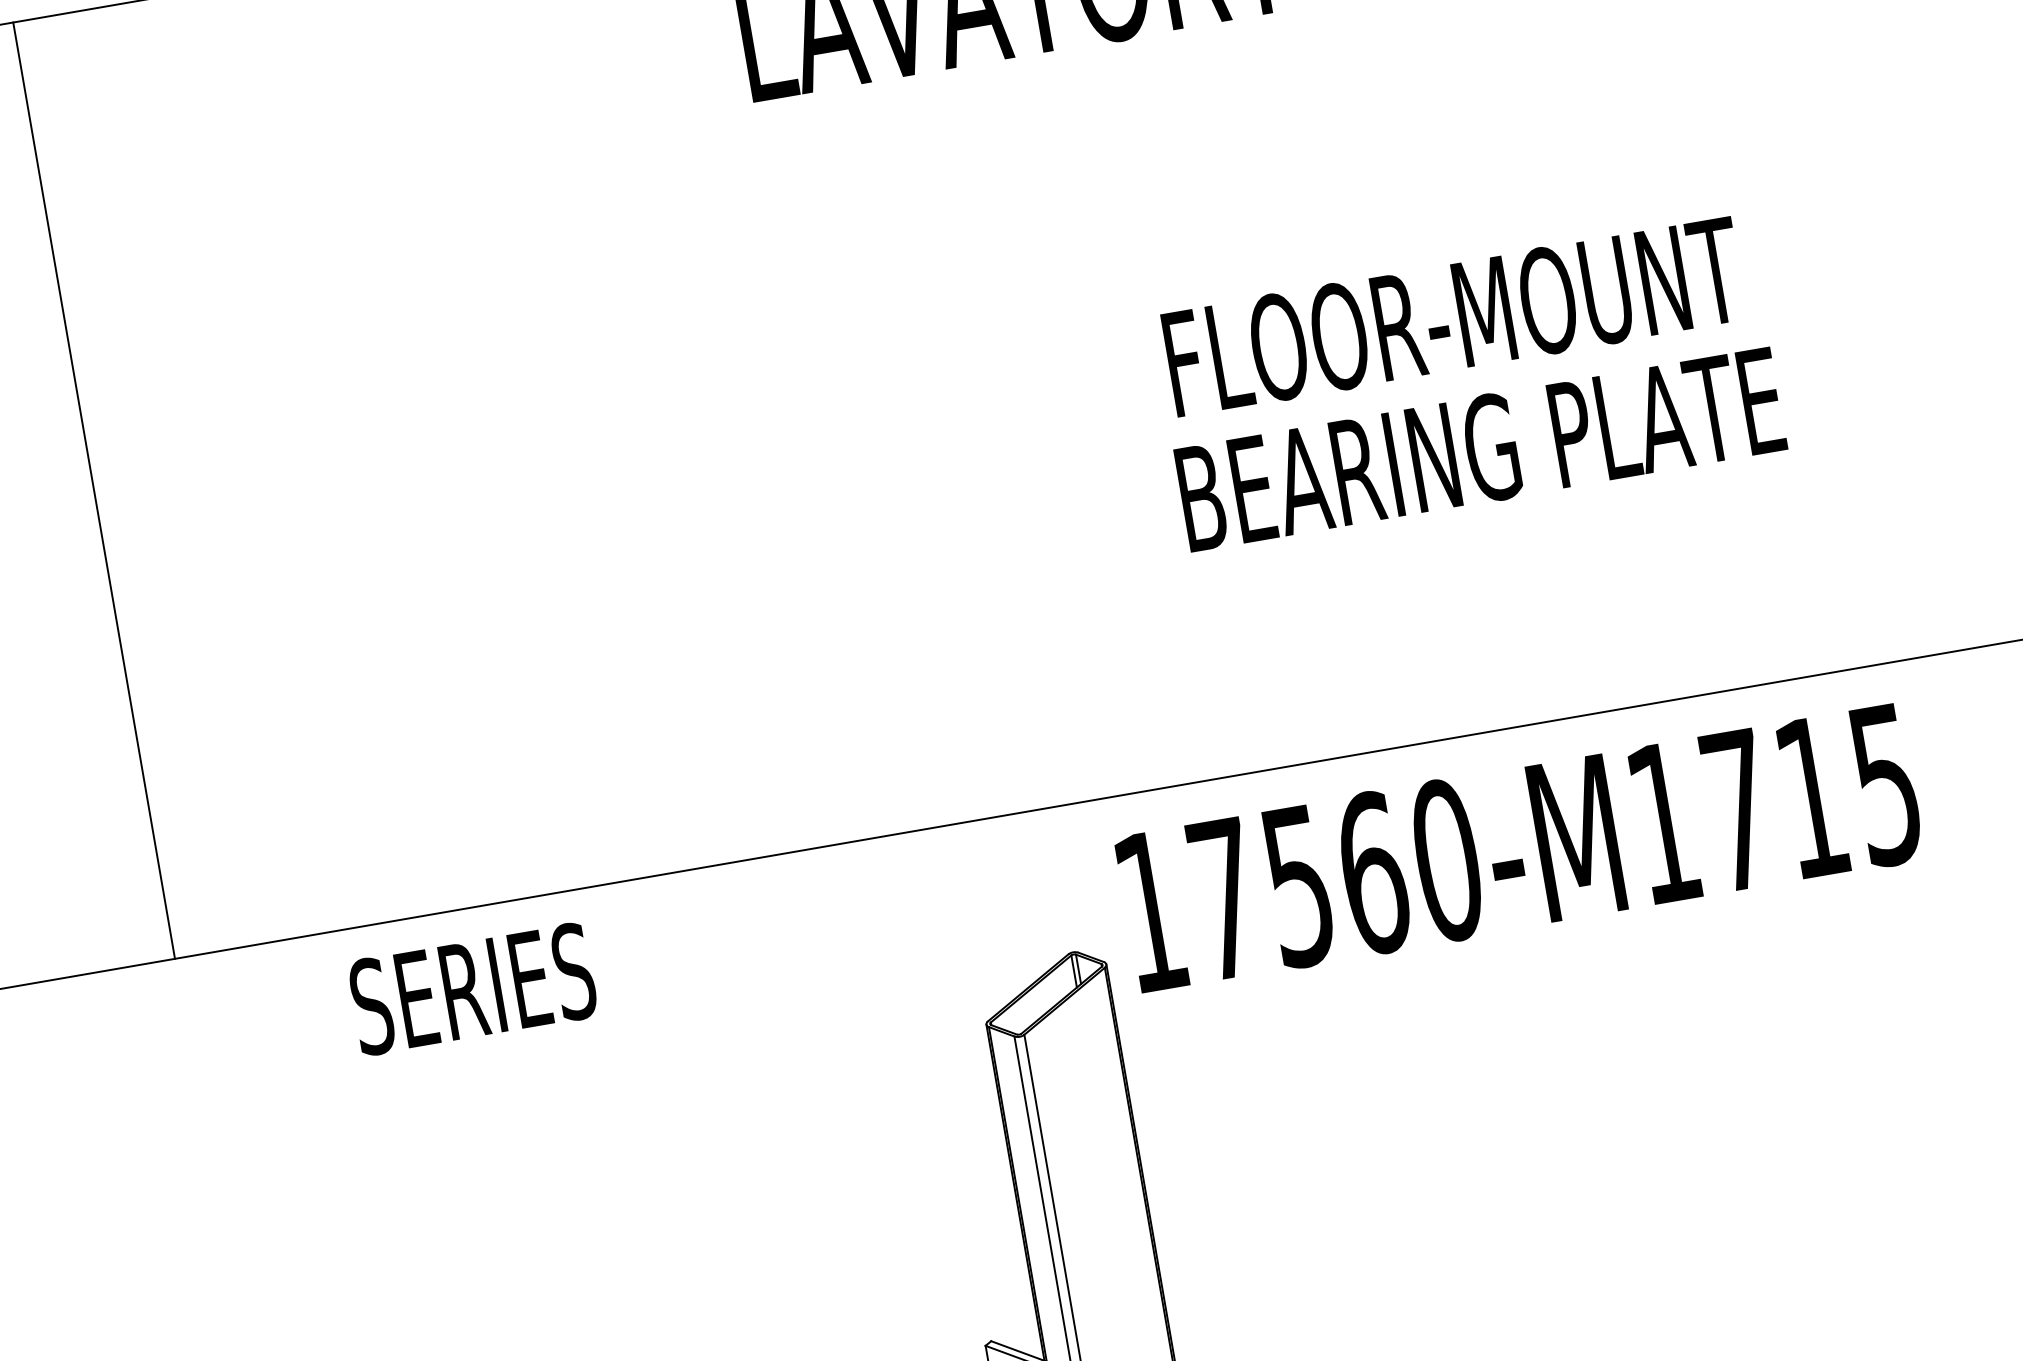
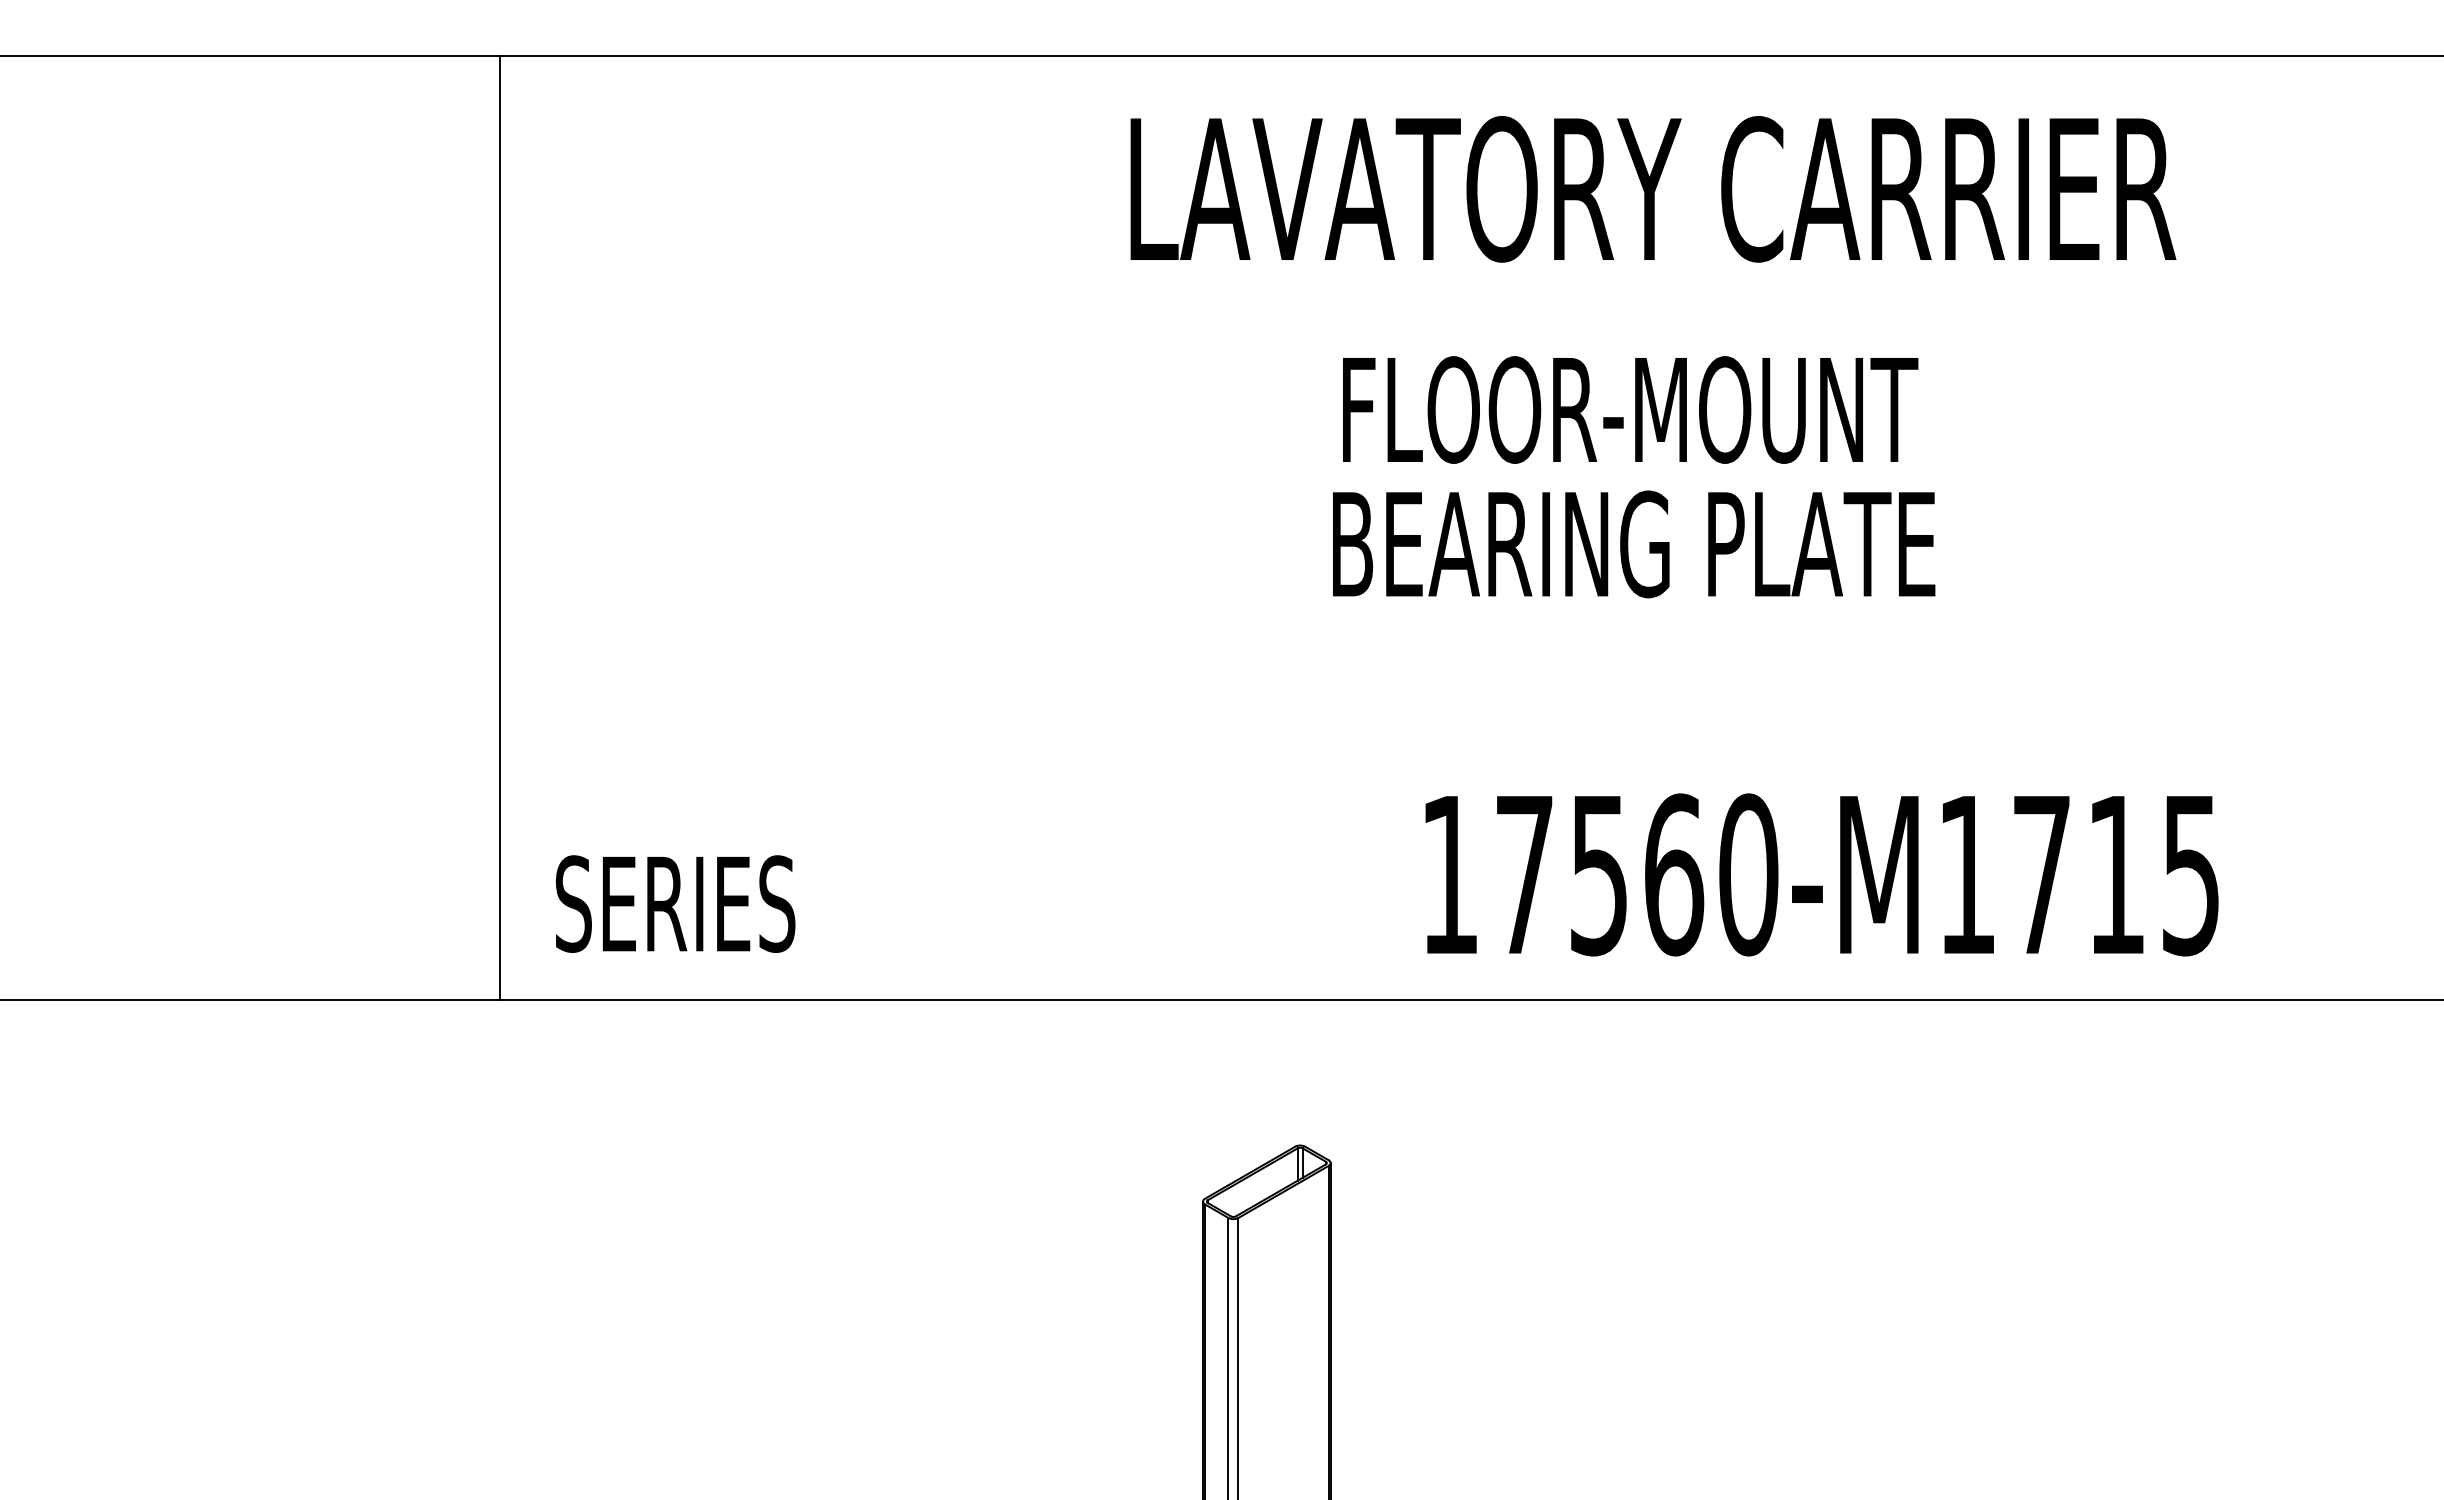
text: (1469, 383) -> (1634, 477), moved
line: (93, 491) -> (499, 528), moved
text: (1519, 847) -> (1821, 874), moved
text: (472, 988) -> (675, 903), moved

